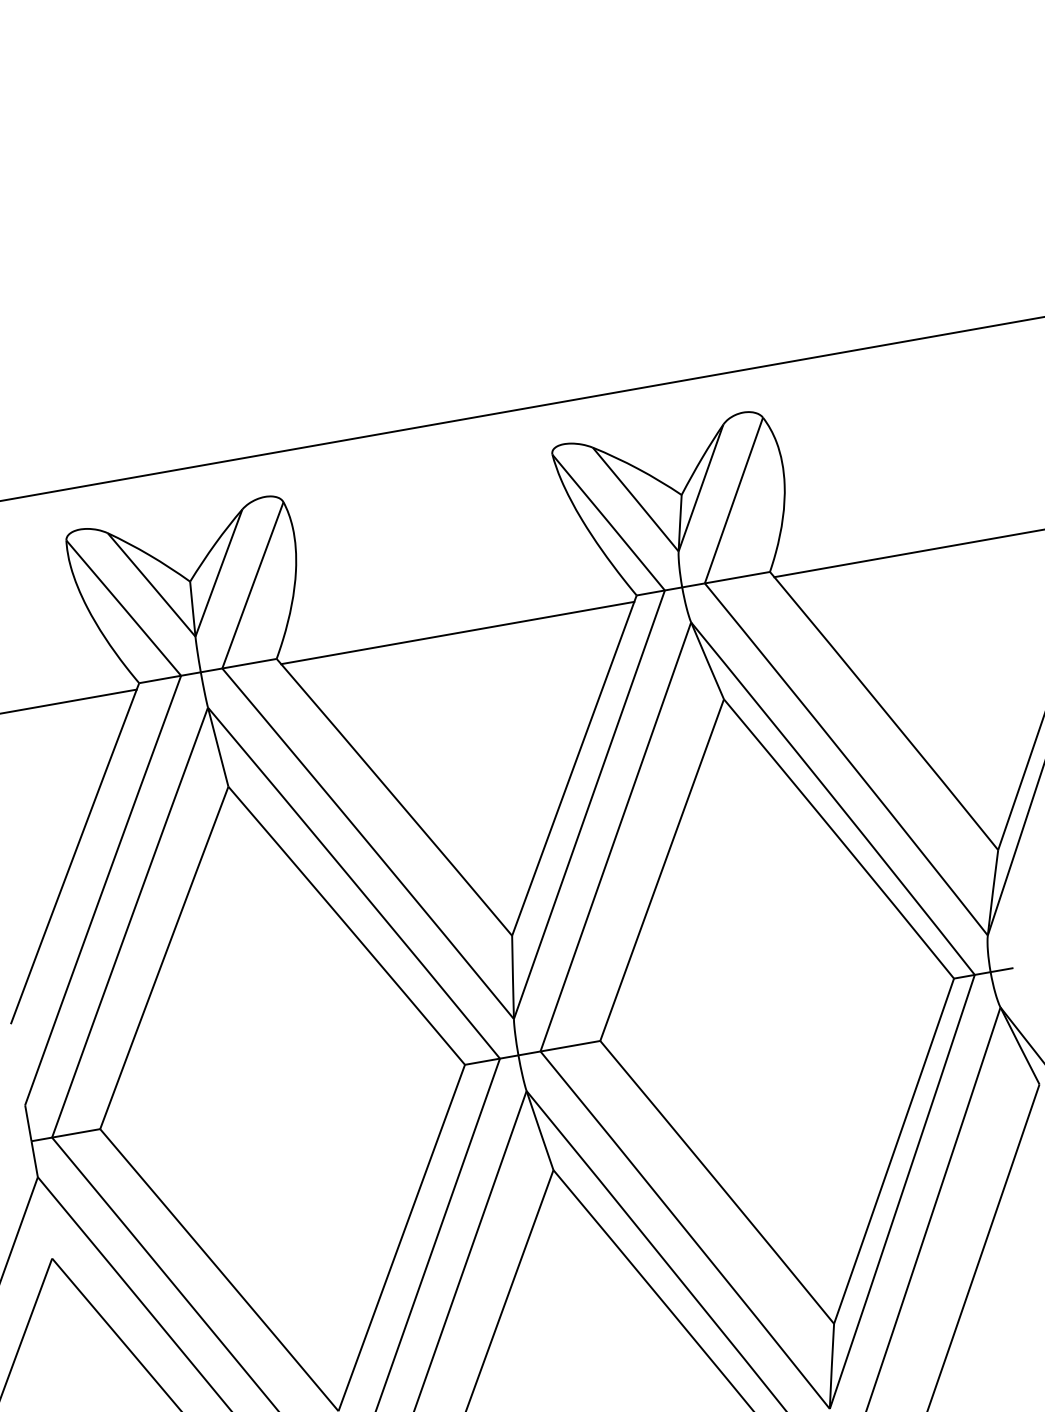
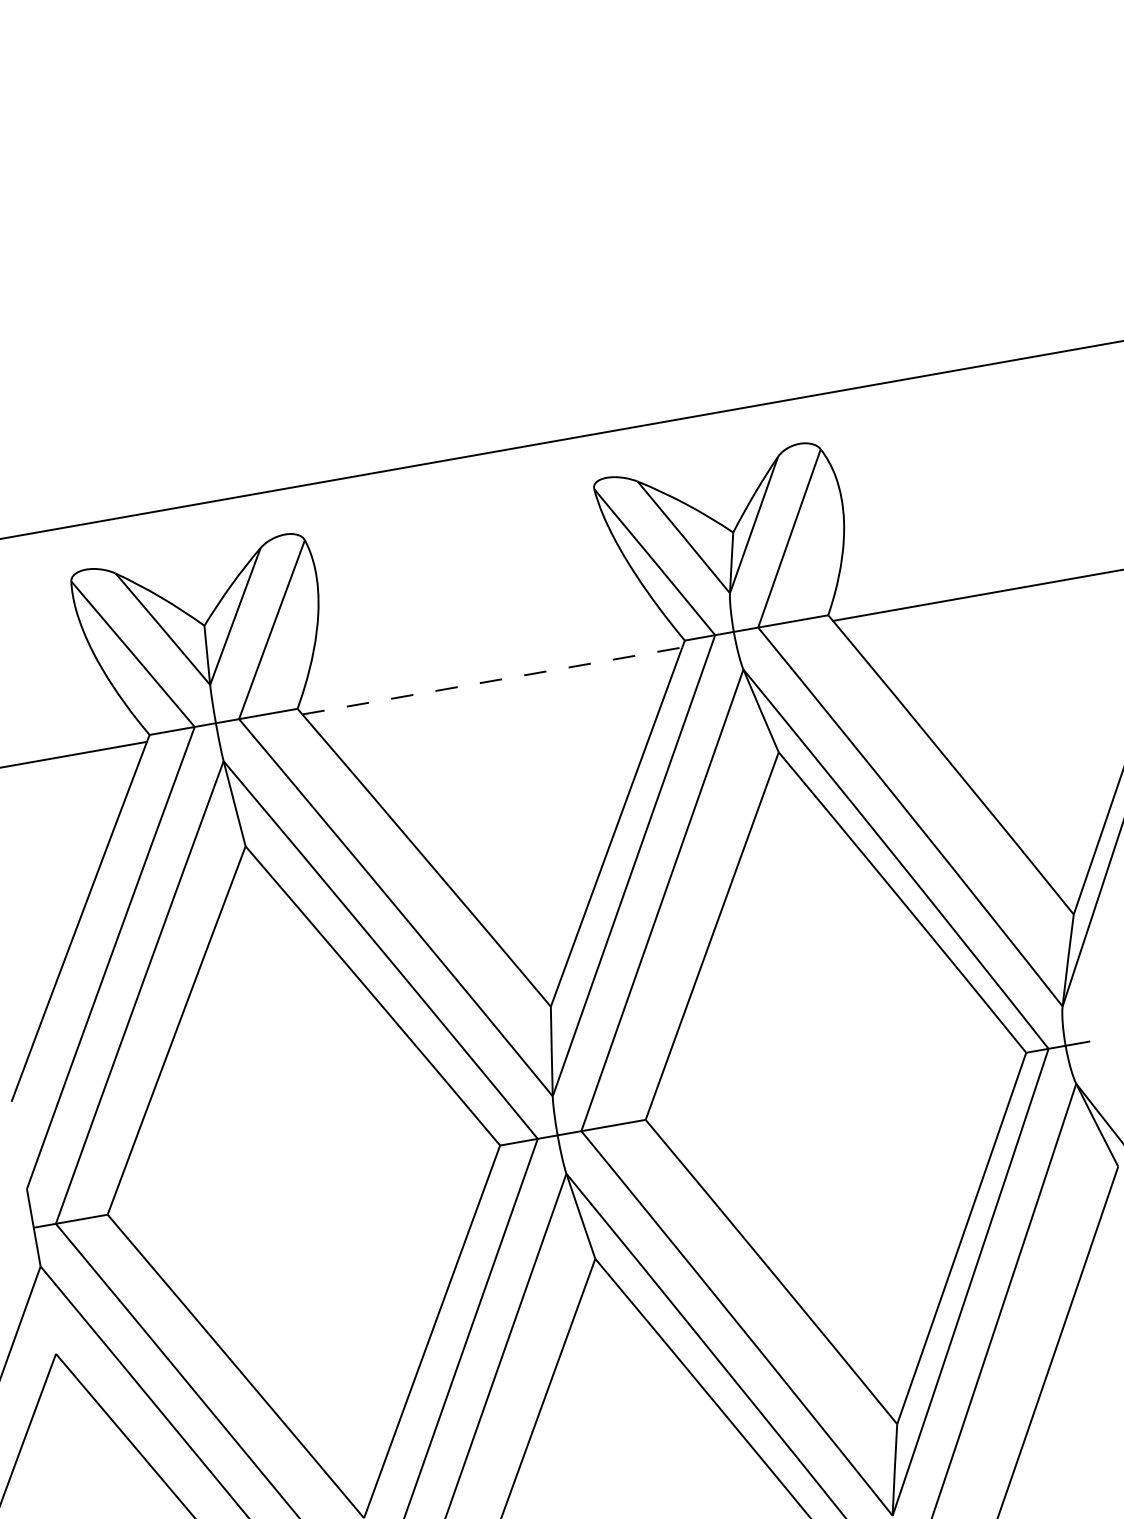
line: (457, 632) -> (492, 680), solid -> dashed

